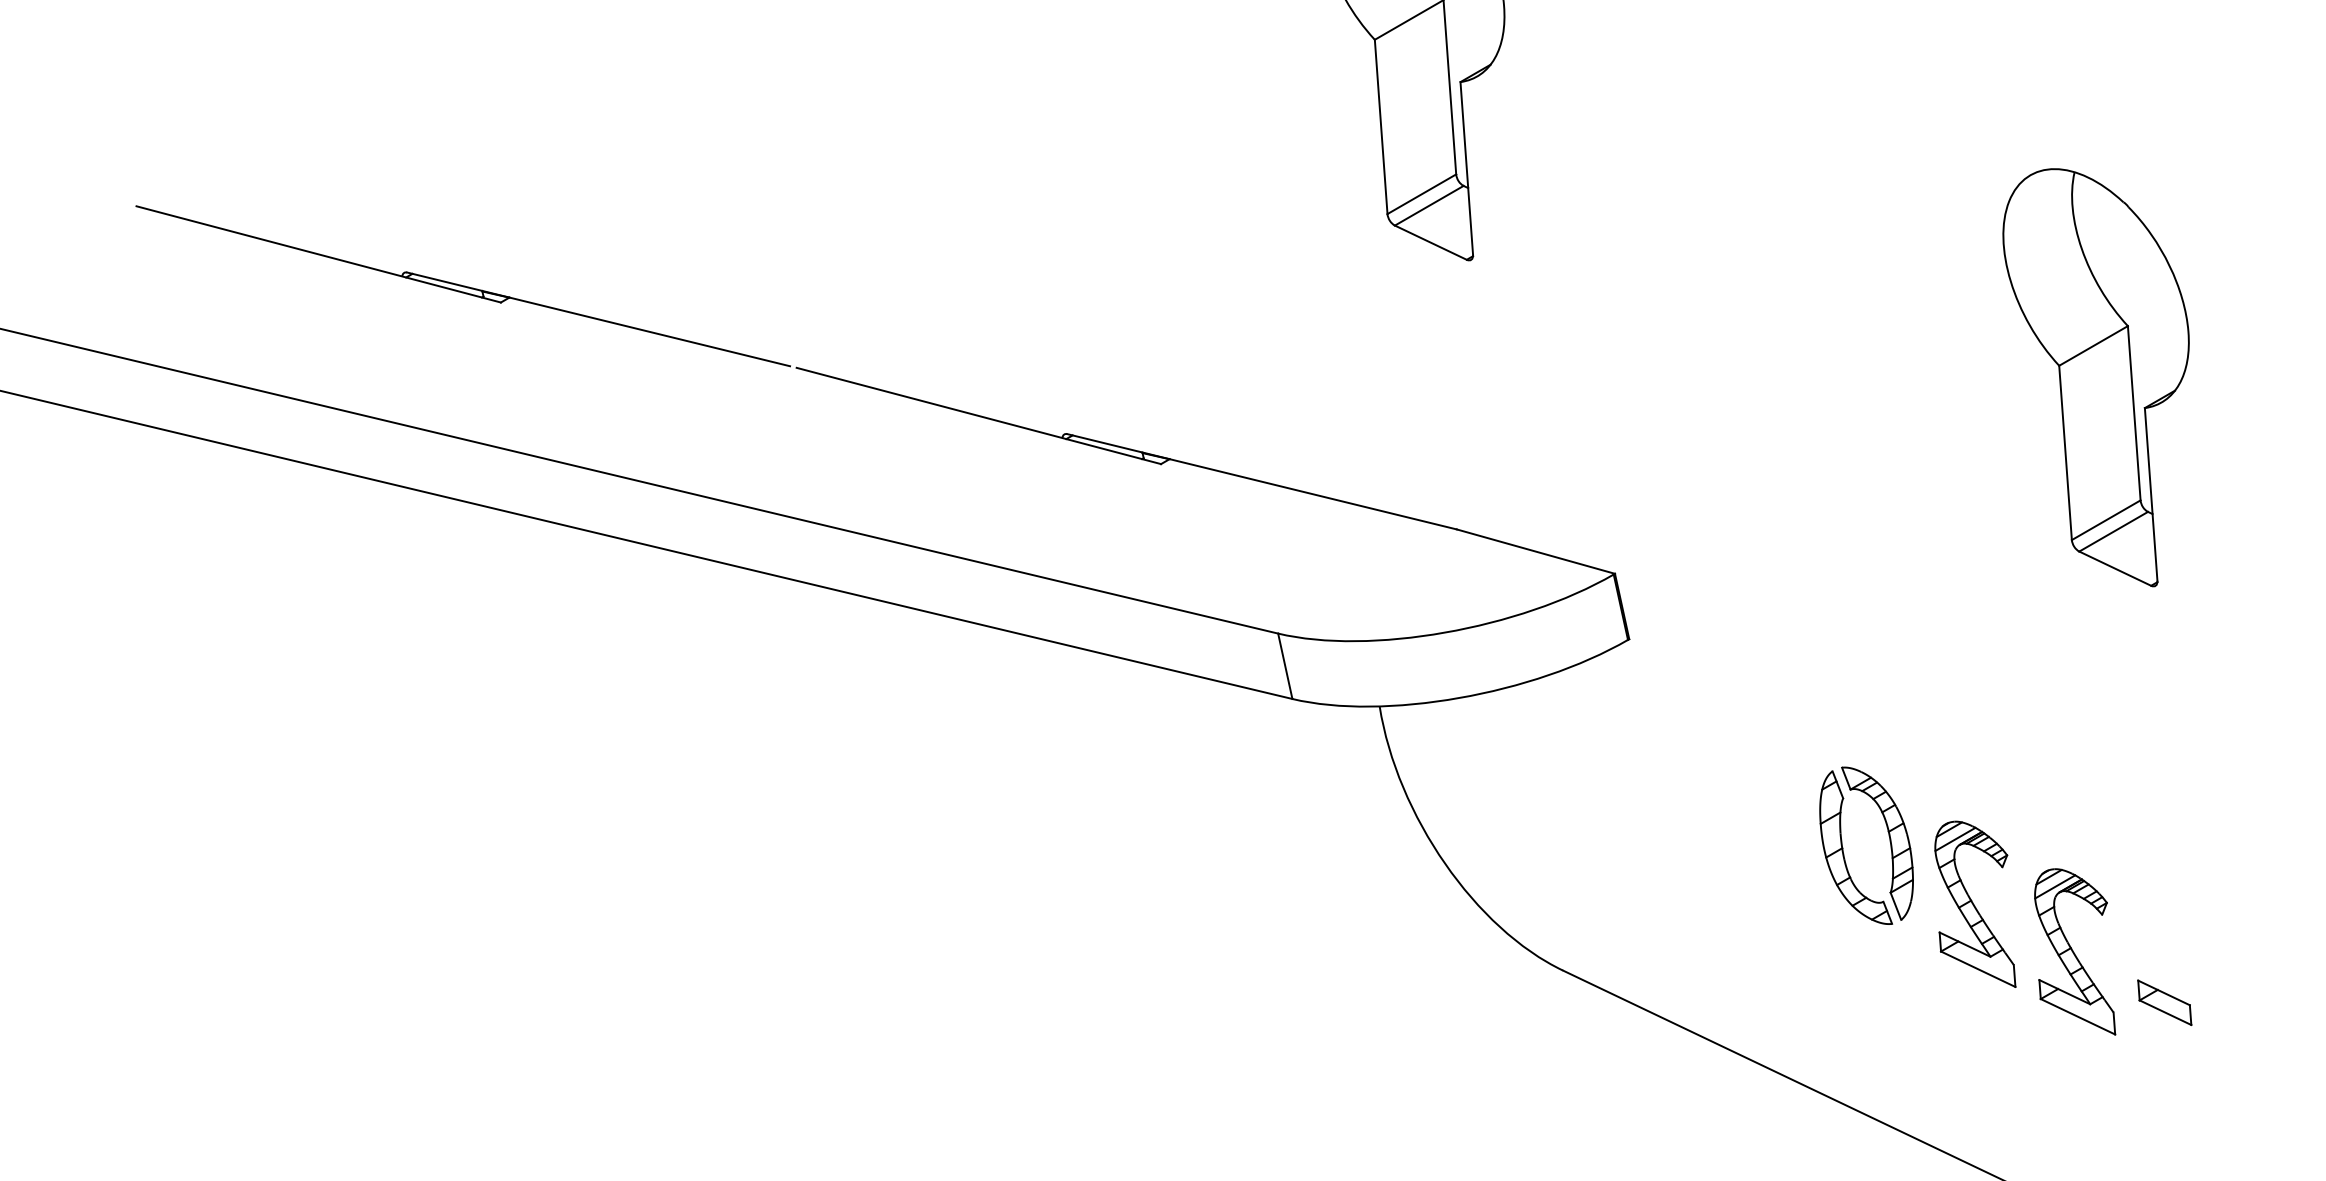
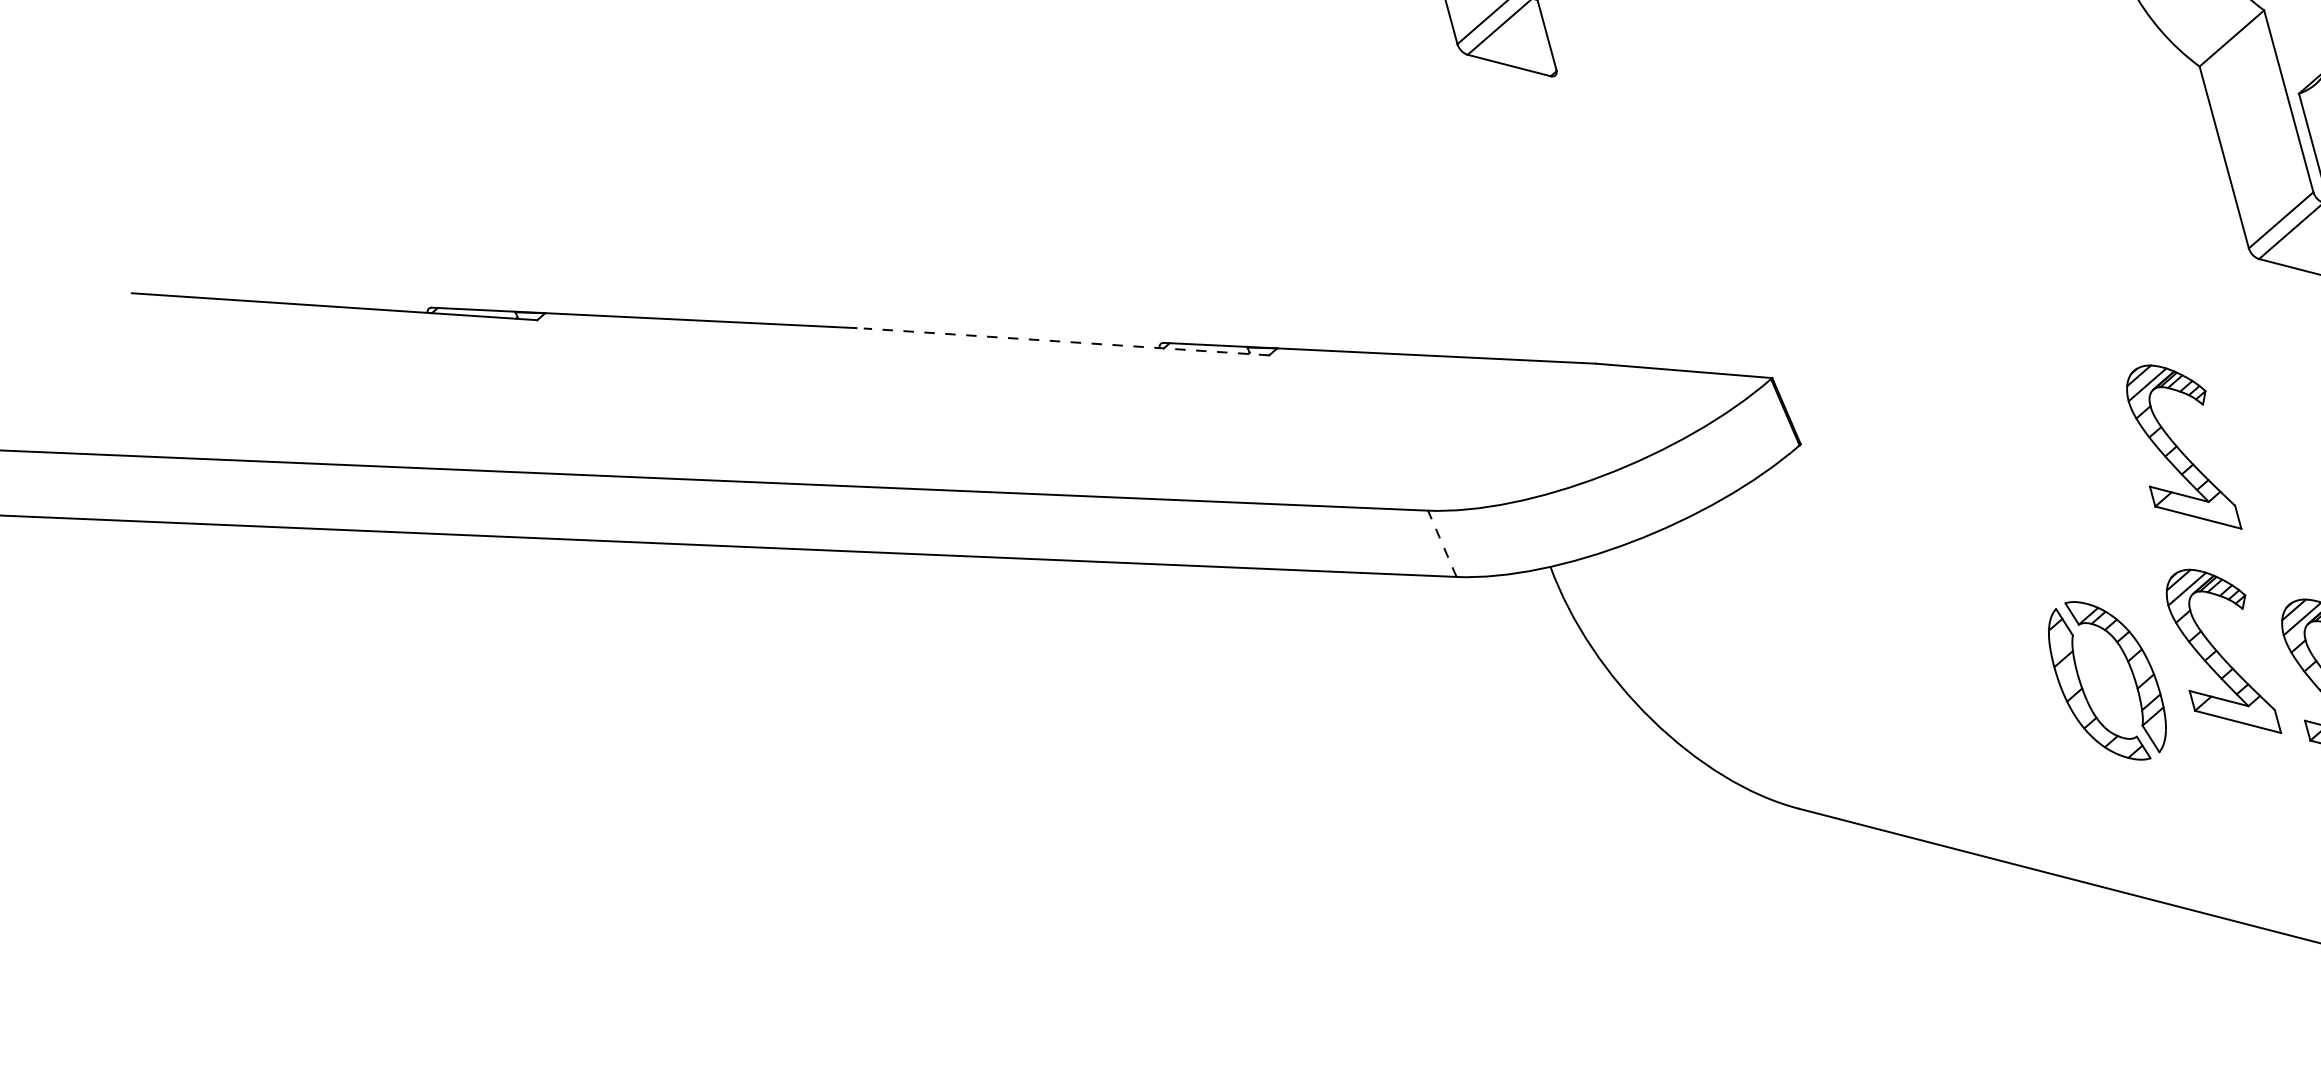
line: (978, 415) -> (1066, 341), solid -> dashed
line: (1285, 665) -> (1442, 542), solid -> dashed
part: (1975, 710) -> (2181, 448), added
part: (1843, 847) -> (2083, 687), moved

